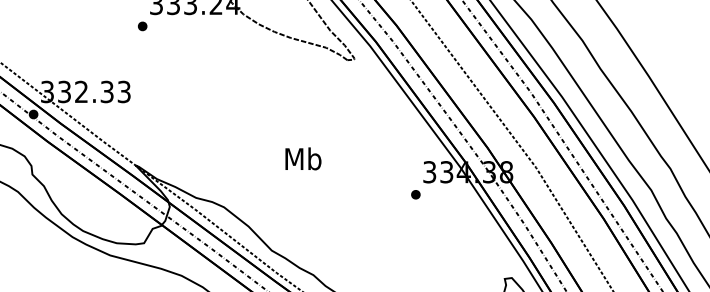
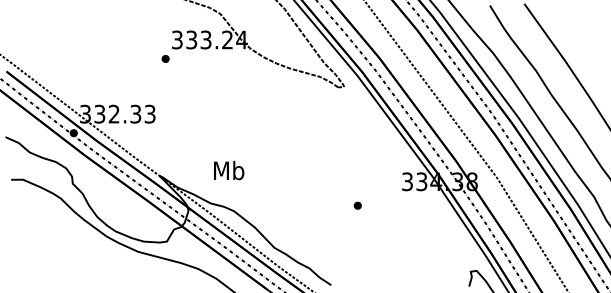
text: (303, 158) -> (229, 170), moved
part: (415, 194) -> (357, 205), moved

